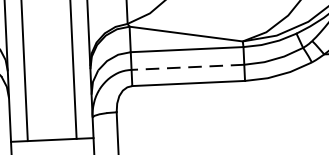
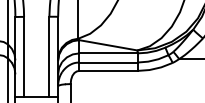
line: (187, 67) -> (108, 62), dashed -> solid

